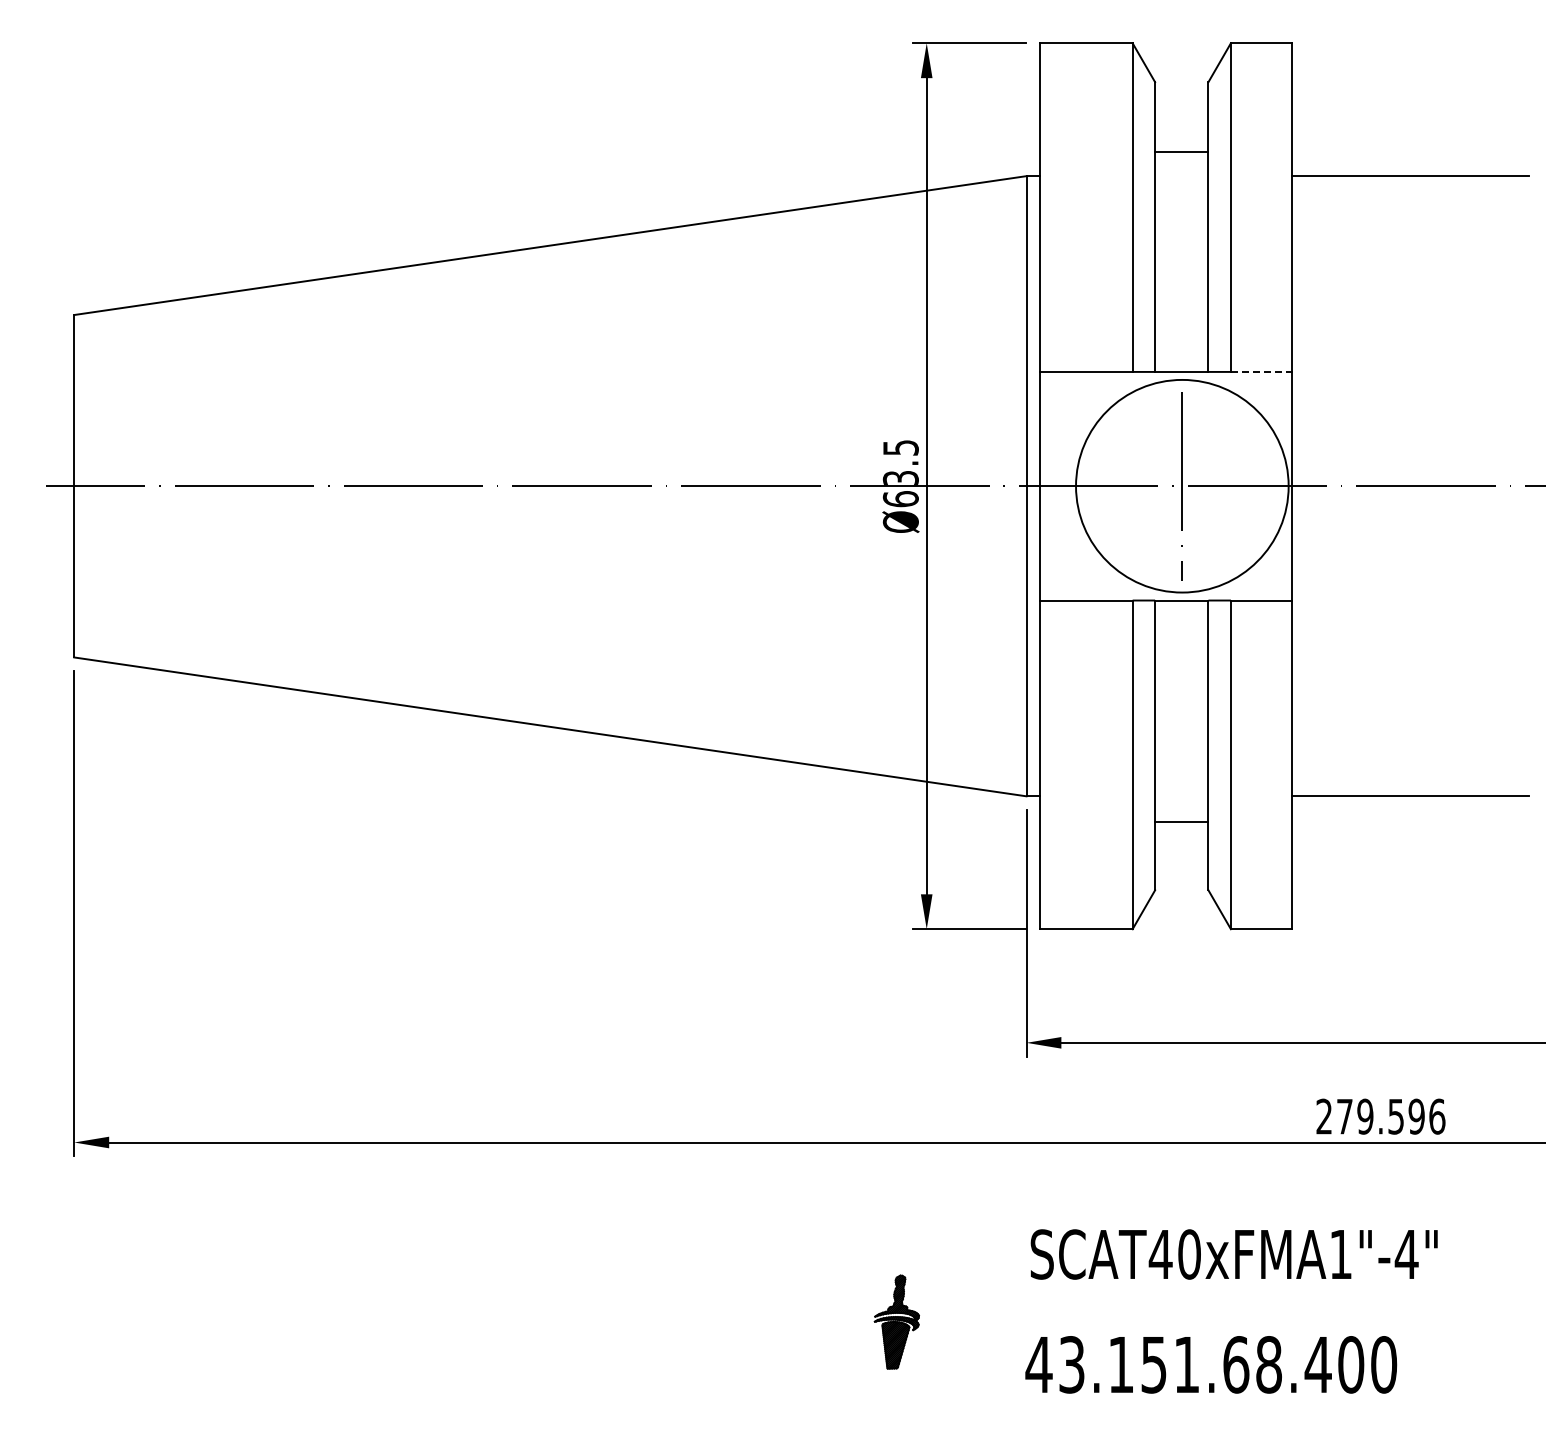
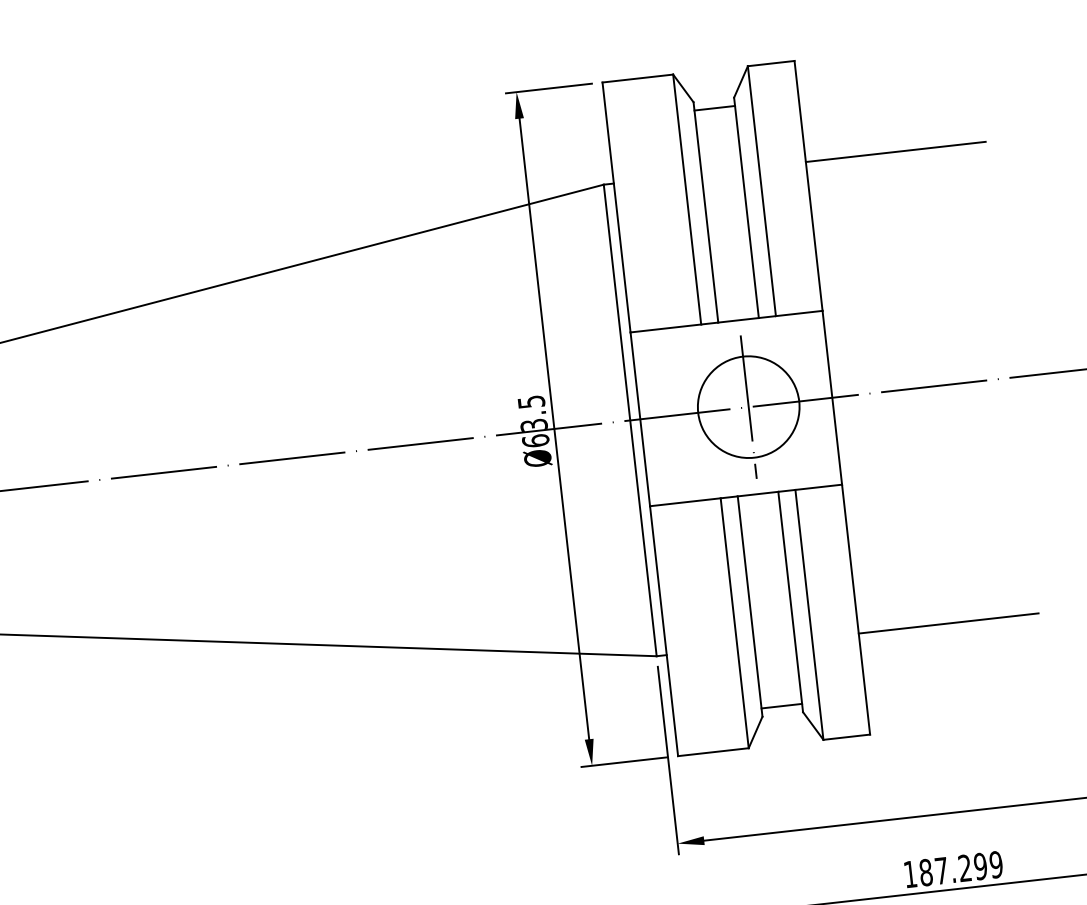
line: (1181, 152) -> (714, 108), moved
line: (1261, 371) -> (799, 313), dashed -> solid
circle: (1181, 485) -> (748, 406), size x0.62
line: (1181, 822) -> (781, 706), moved
text: (1380, 1116) -> (953, 869), 279.596 -> 187.299

